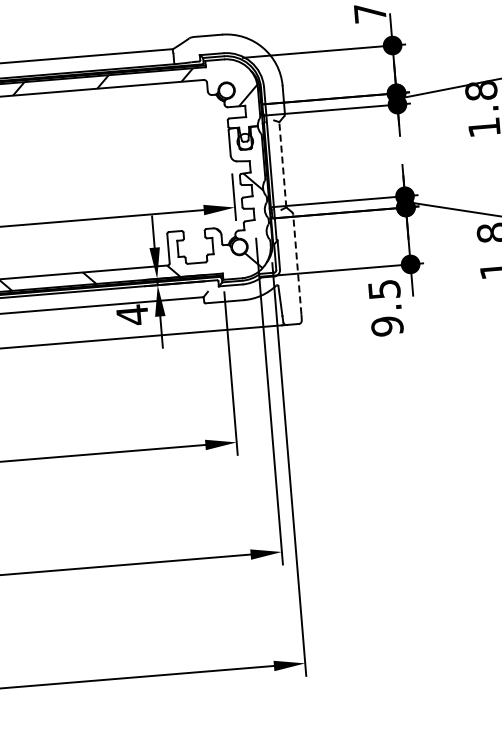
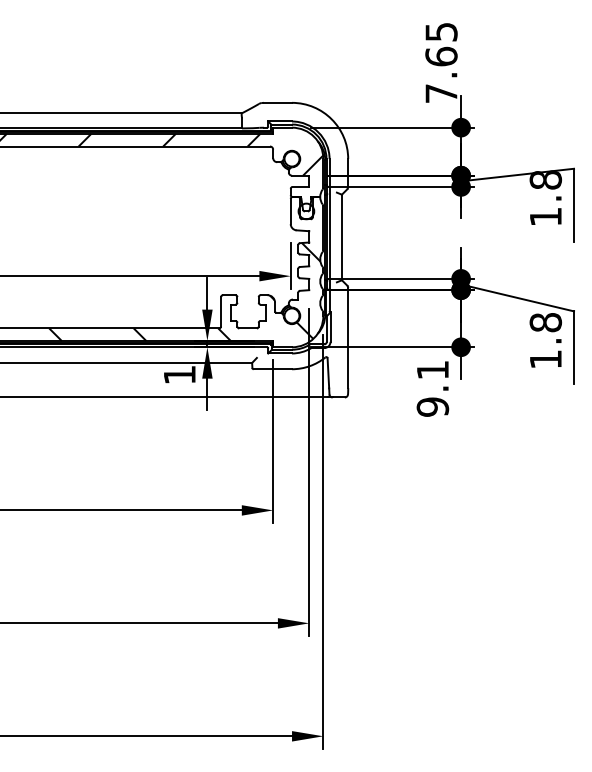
line: (282, 164) -> (341, 237), dashed -> solid
line: (297, 263) -> (348, 337), dashed -> solid
text: (384, 289) -> (433, 370), 9.5 -> 9.1
text: (132, 315) -> (179, 375), 4 -> 1

